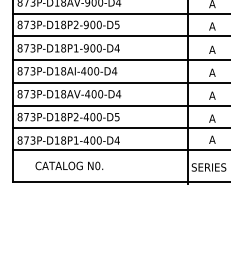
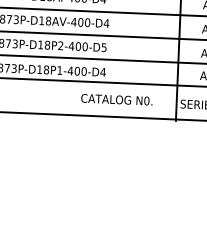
text: (69, 165) -> (117, 99), moved

